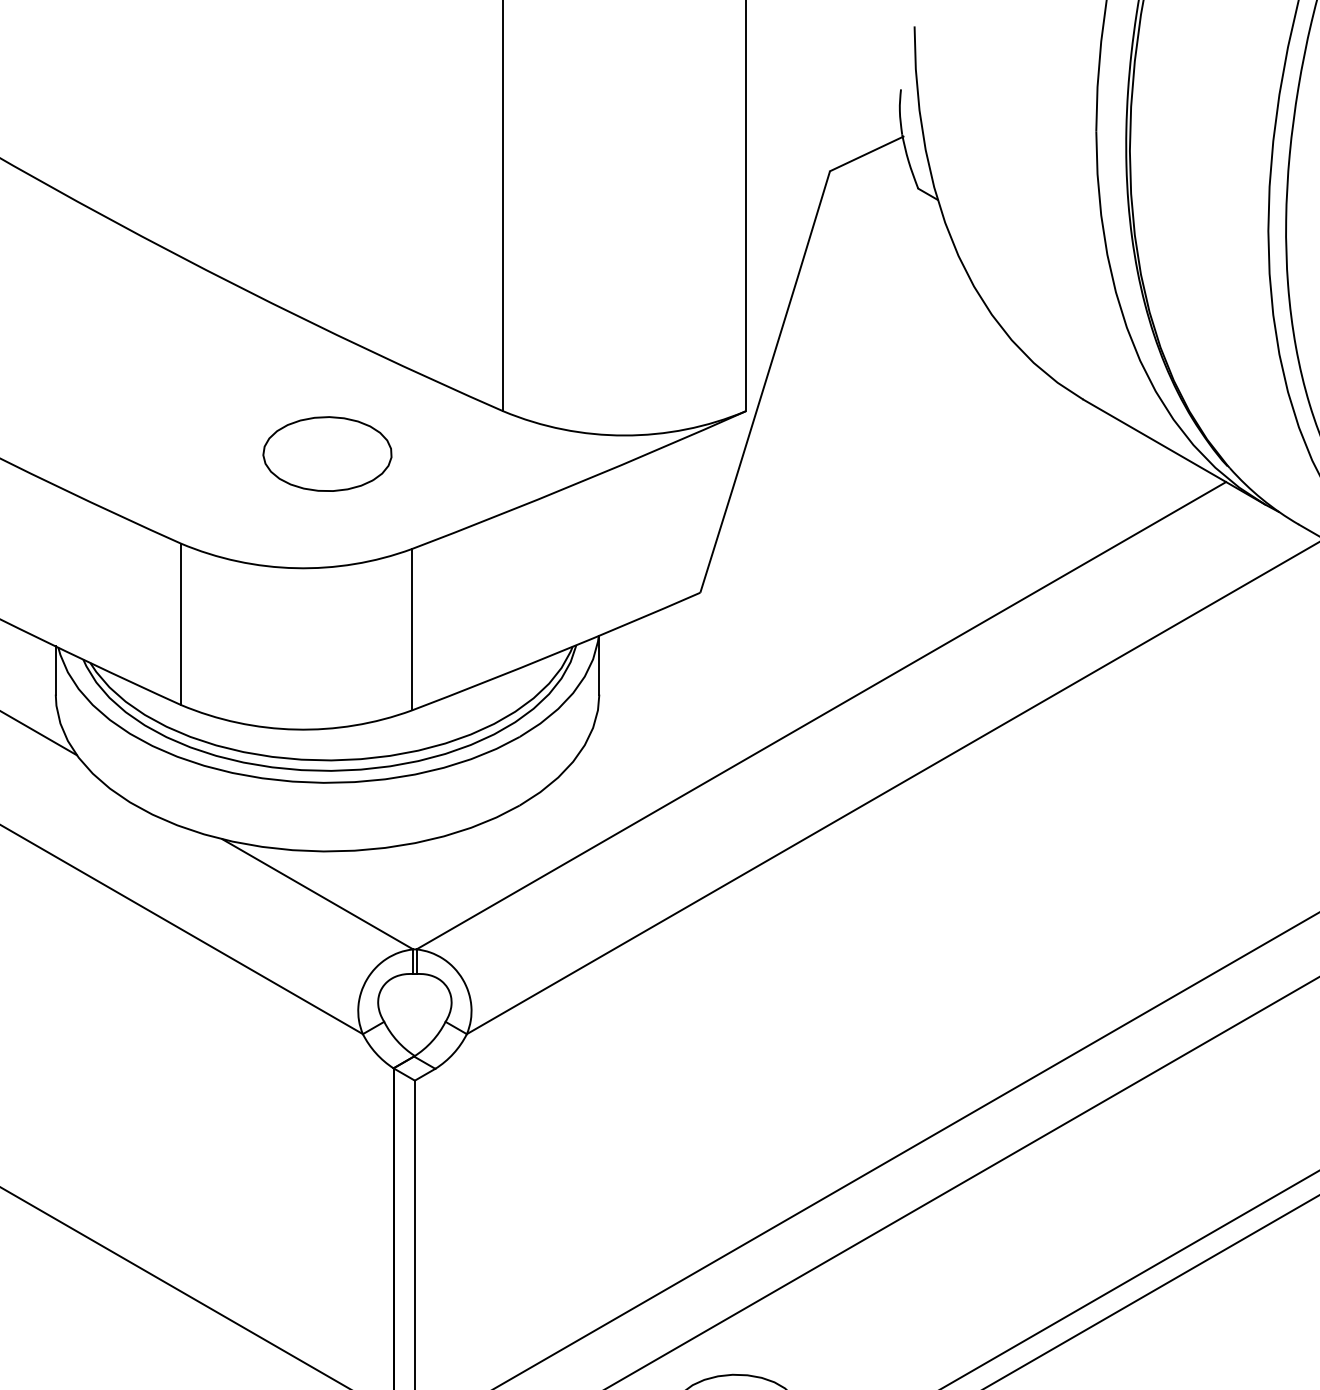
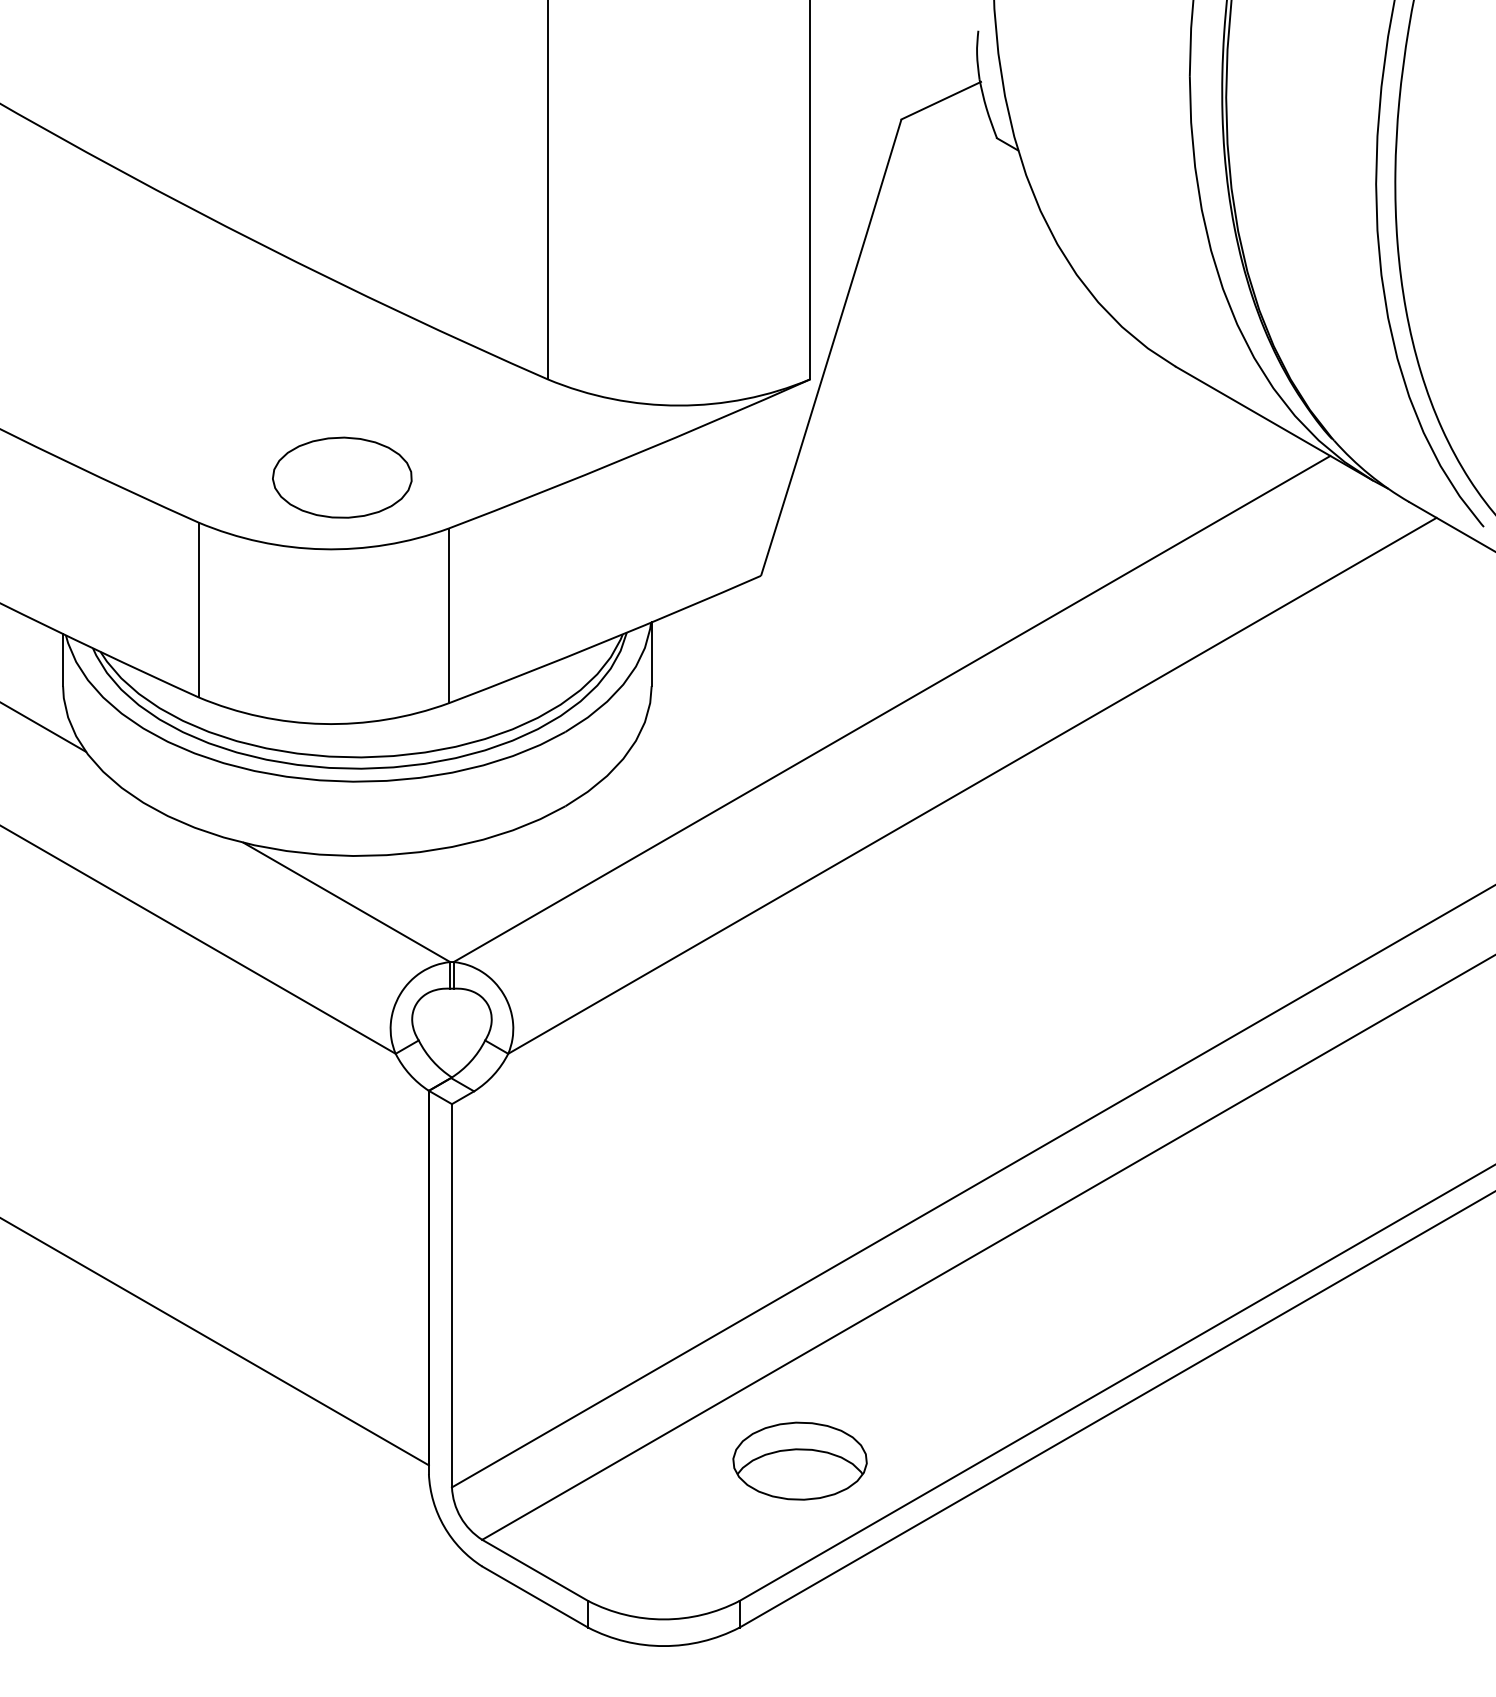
part: (327, 453) -> (342, 477), moved

